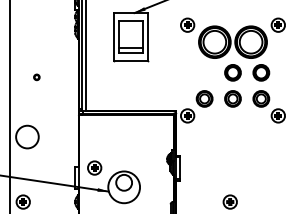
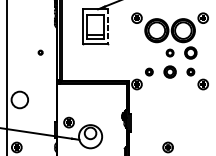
line: (147, 36) -> (107, 26), solid -> dashed
part: (232, 72) -> (169, 52), size x0.6
part: (36, 77) -> (40, 52), moved
part: (204, 98) -> (149, 71), size x0.6
part: (261, 98) -> (190, 71), size x0.6

